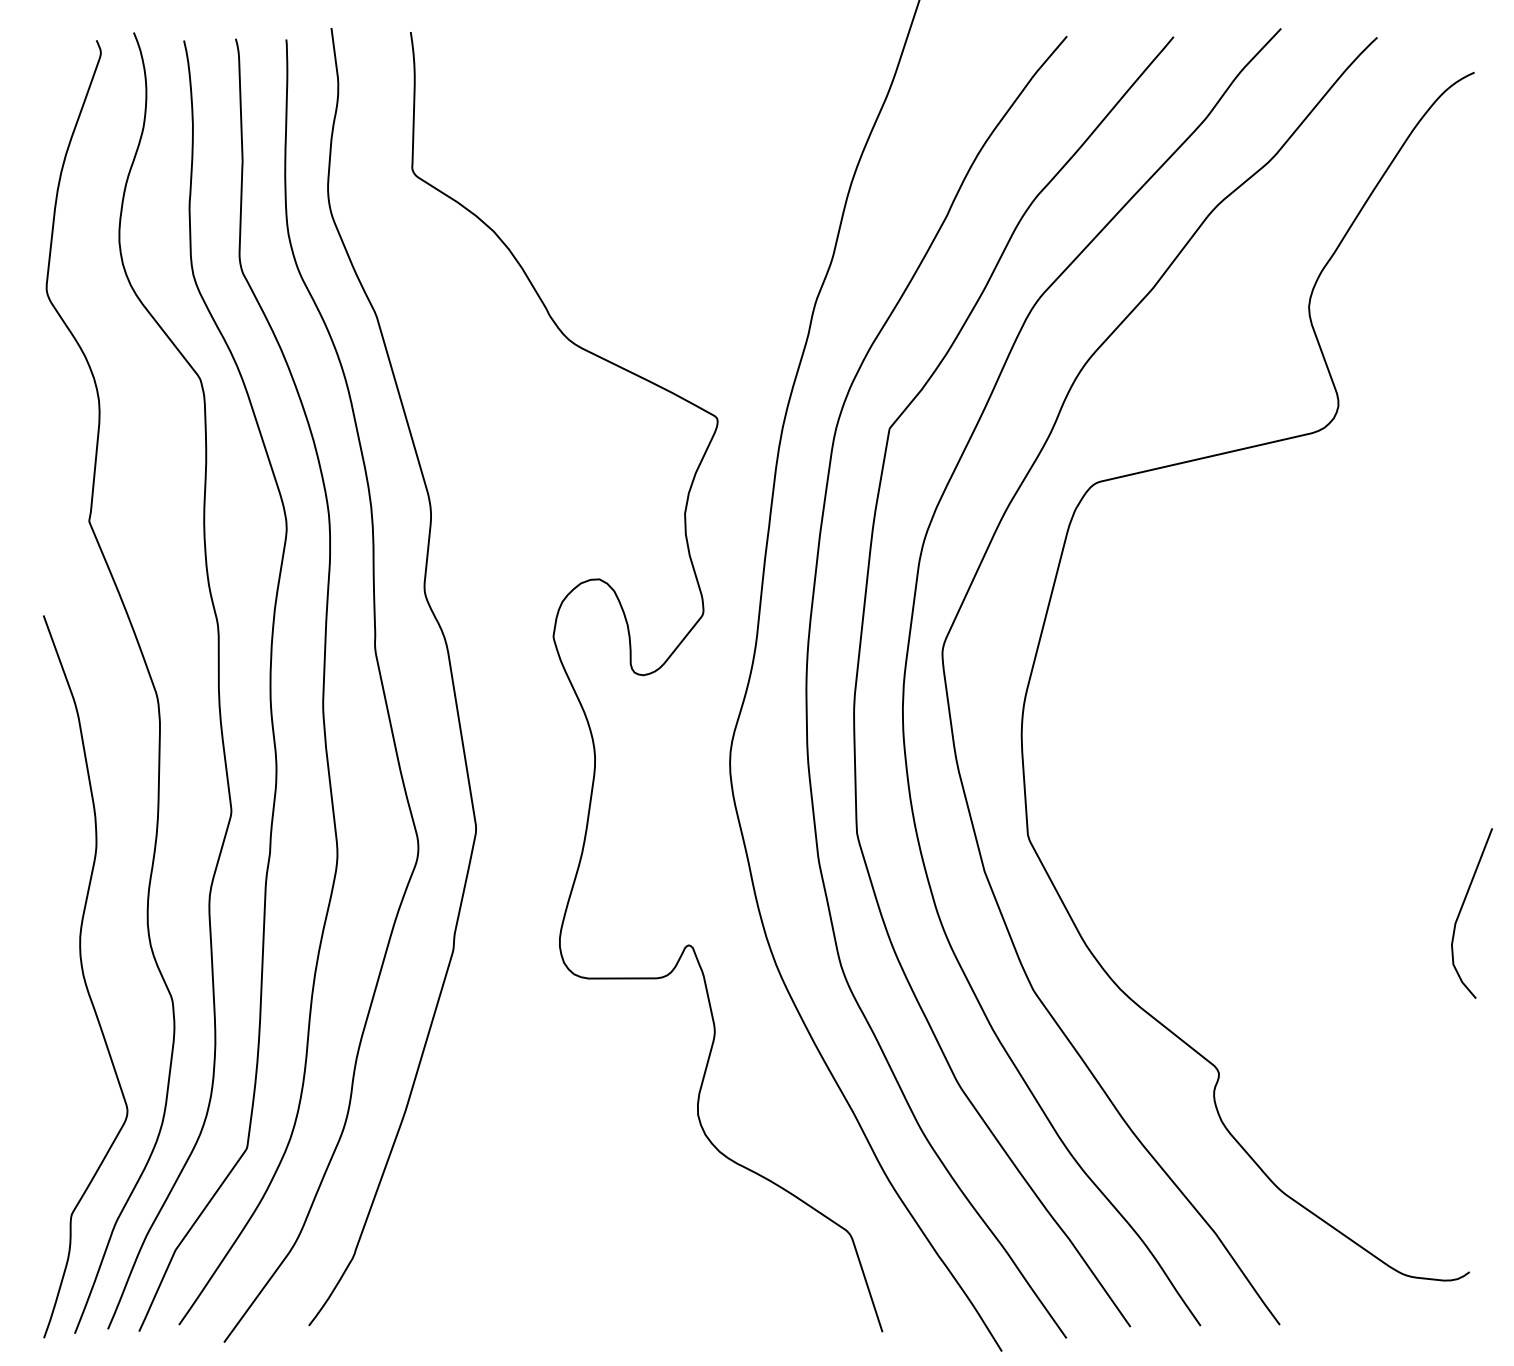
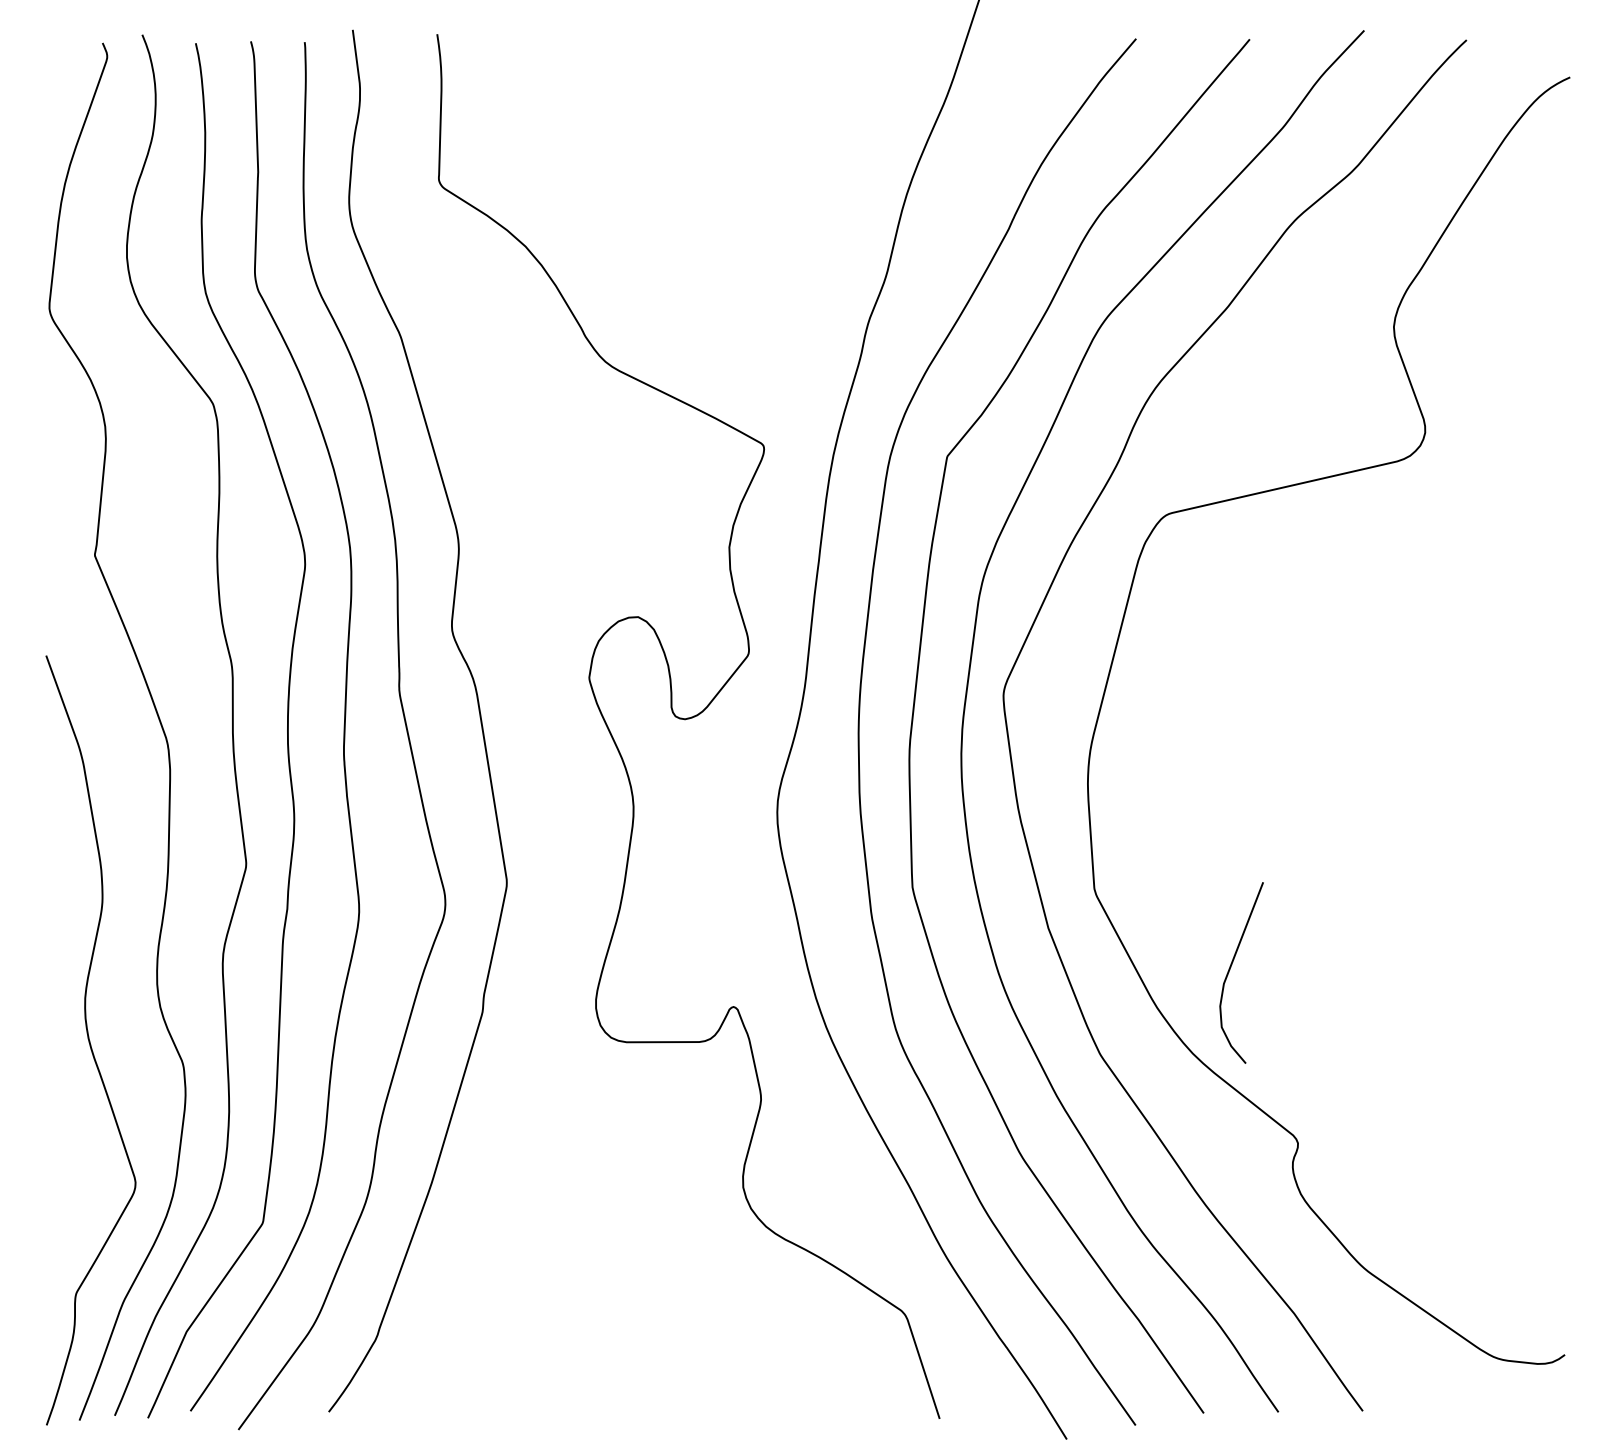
curve: (1461, 911) -> (1230, 970), moved

